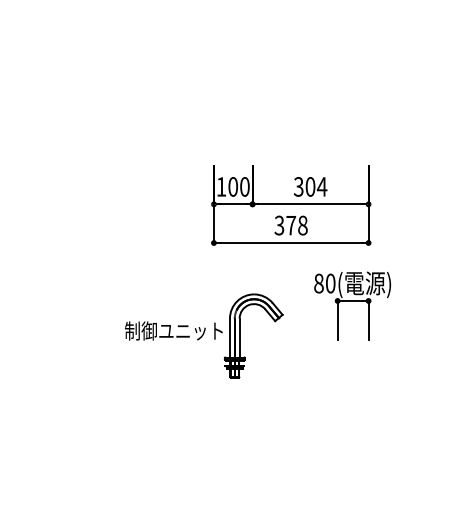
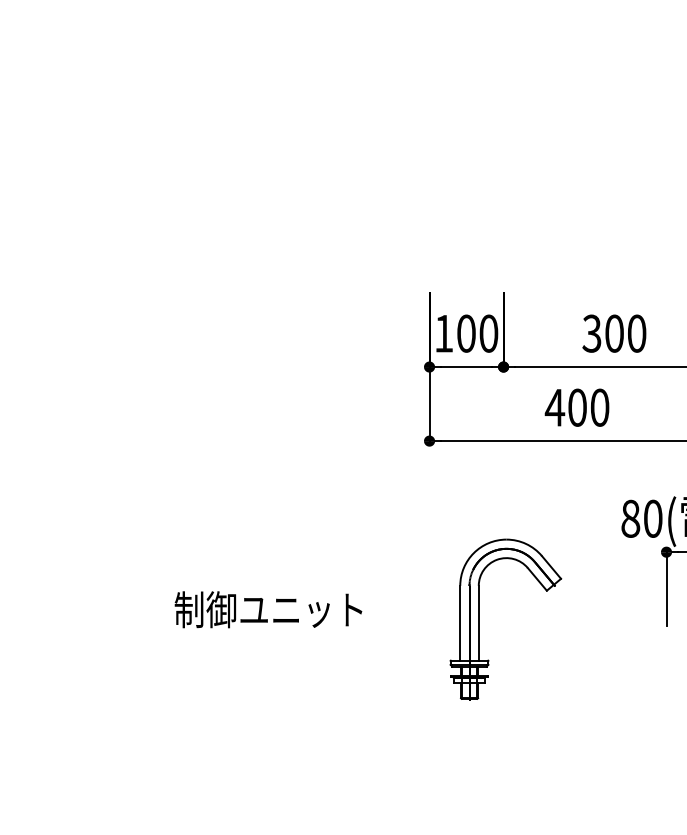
text: (321, 186) -> (635, 332), 304 -> 300
text: (290, 225) -> (576, 407), 378 -> 400
text: (173, 330) -> (267, 608), moved

